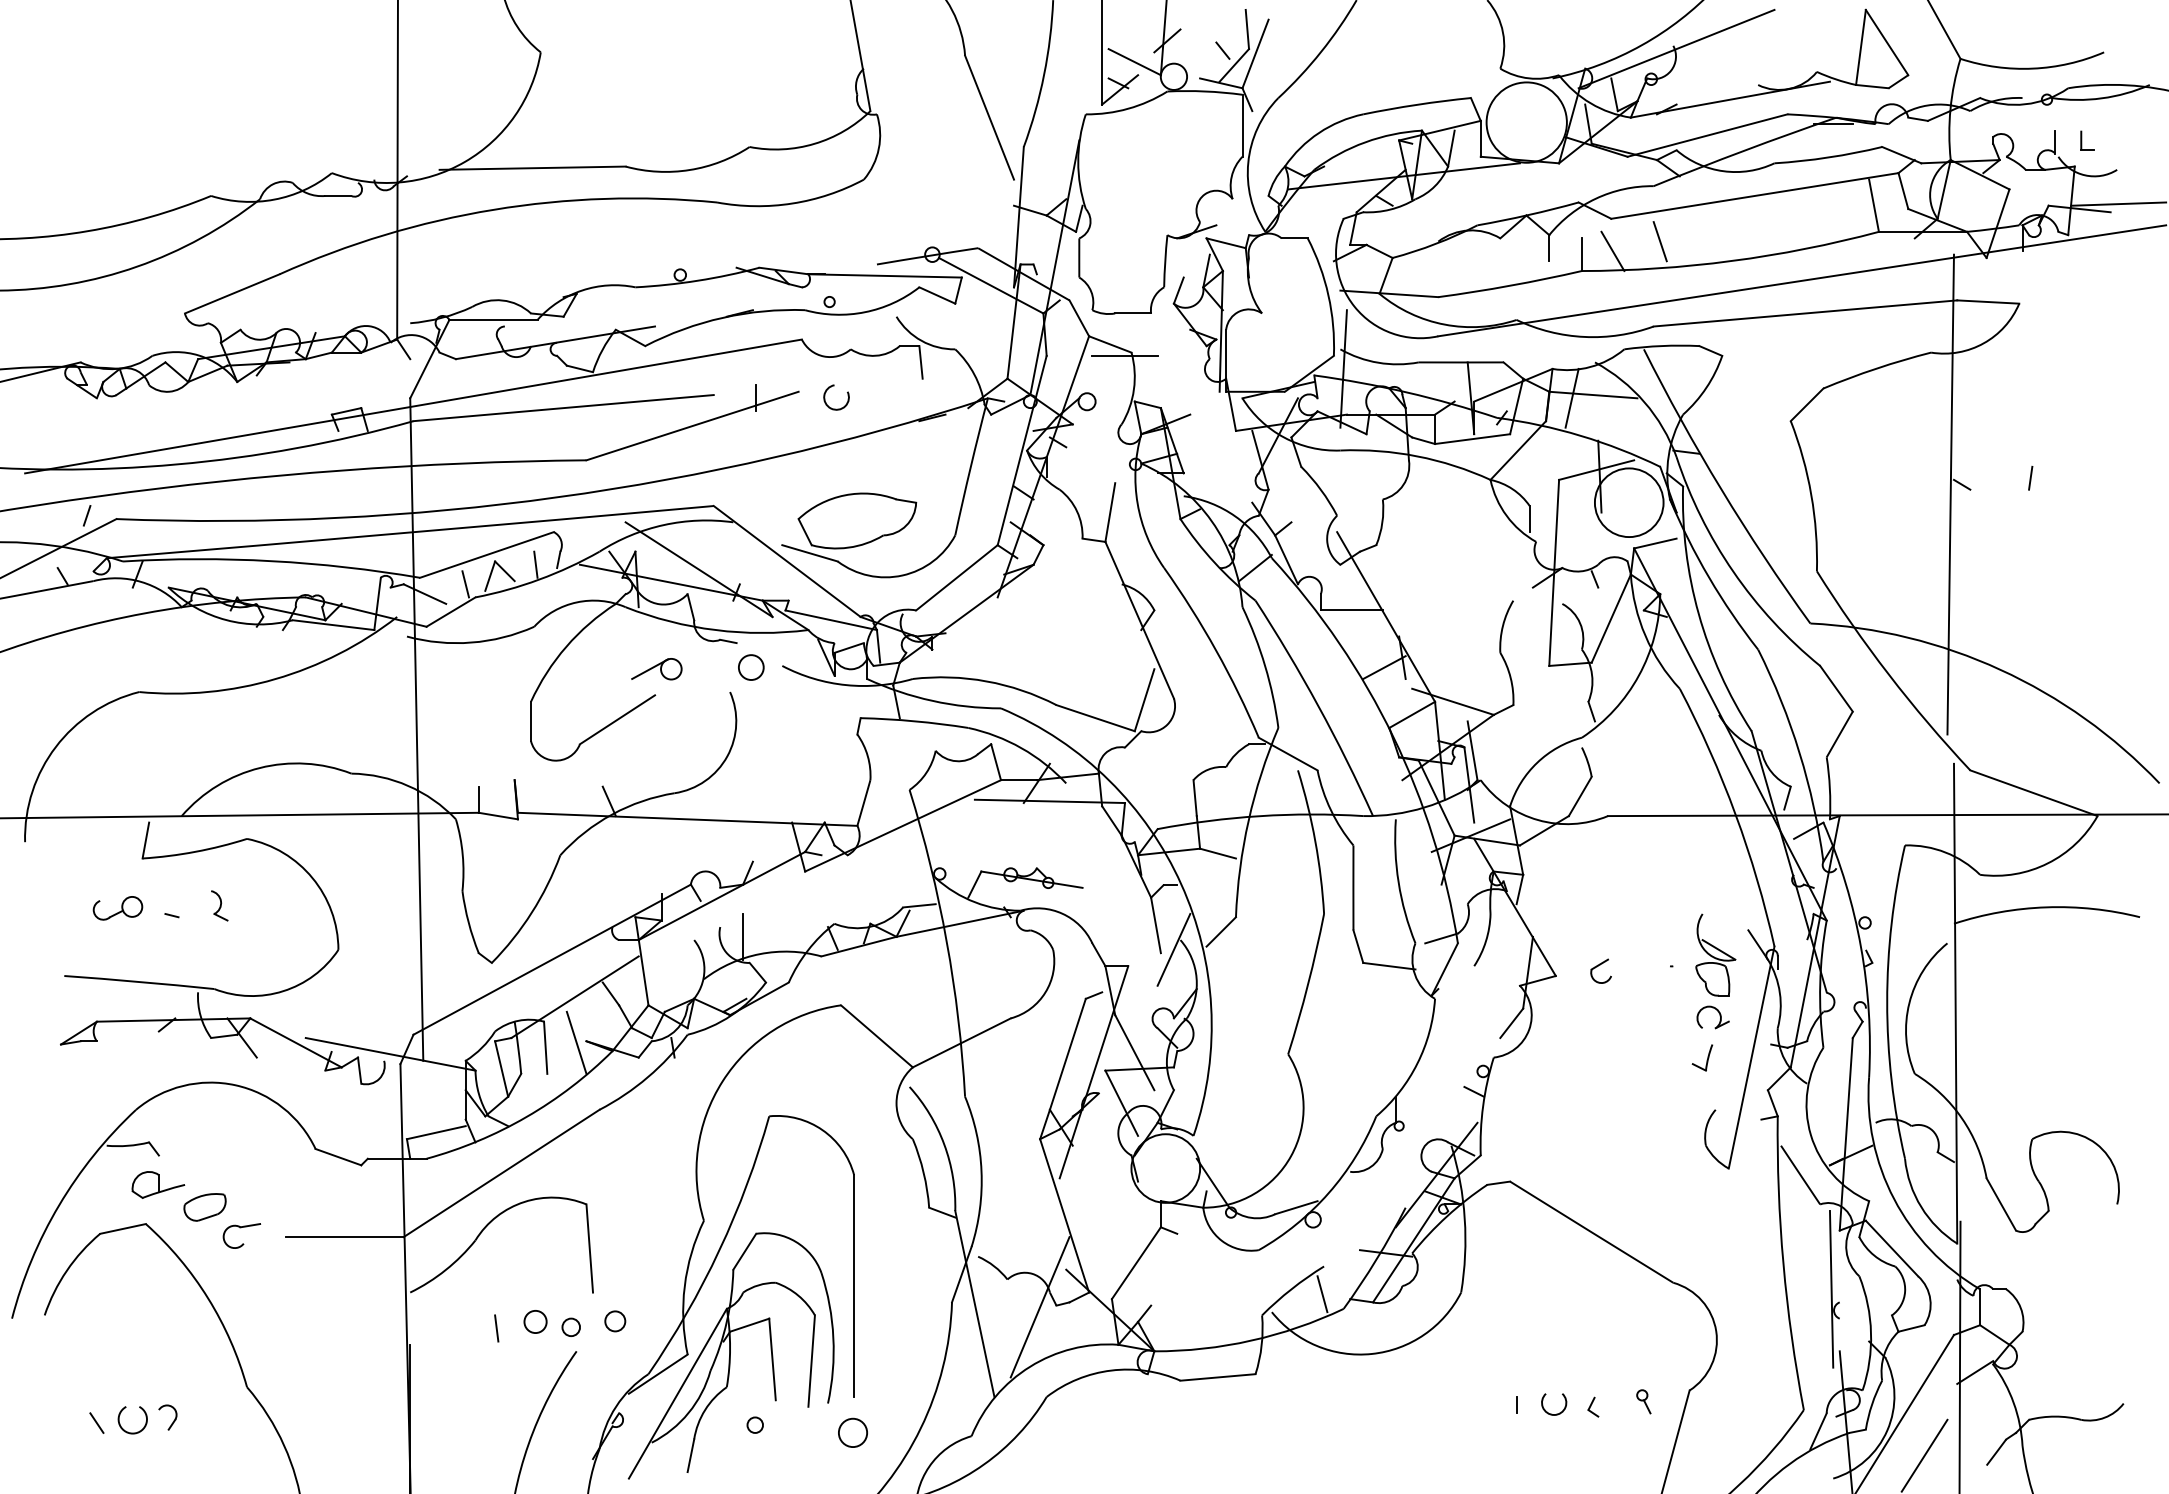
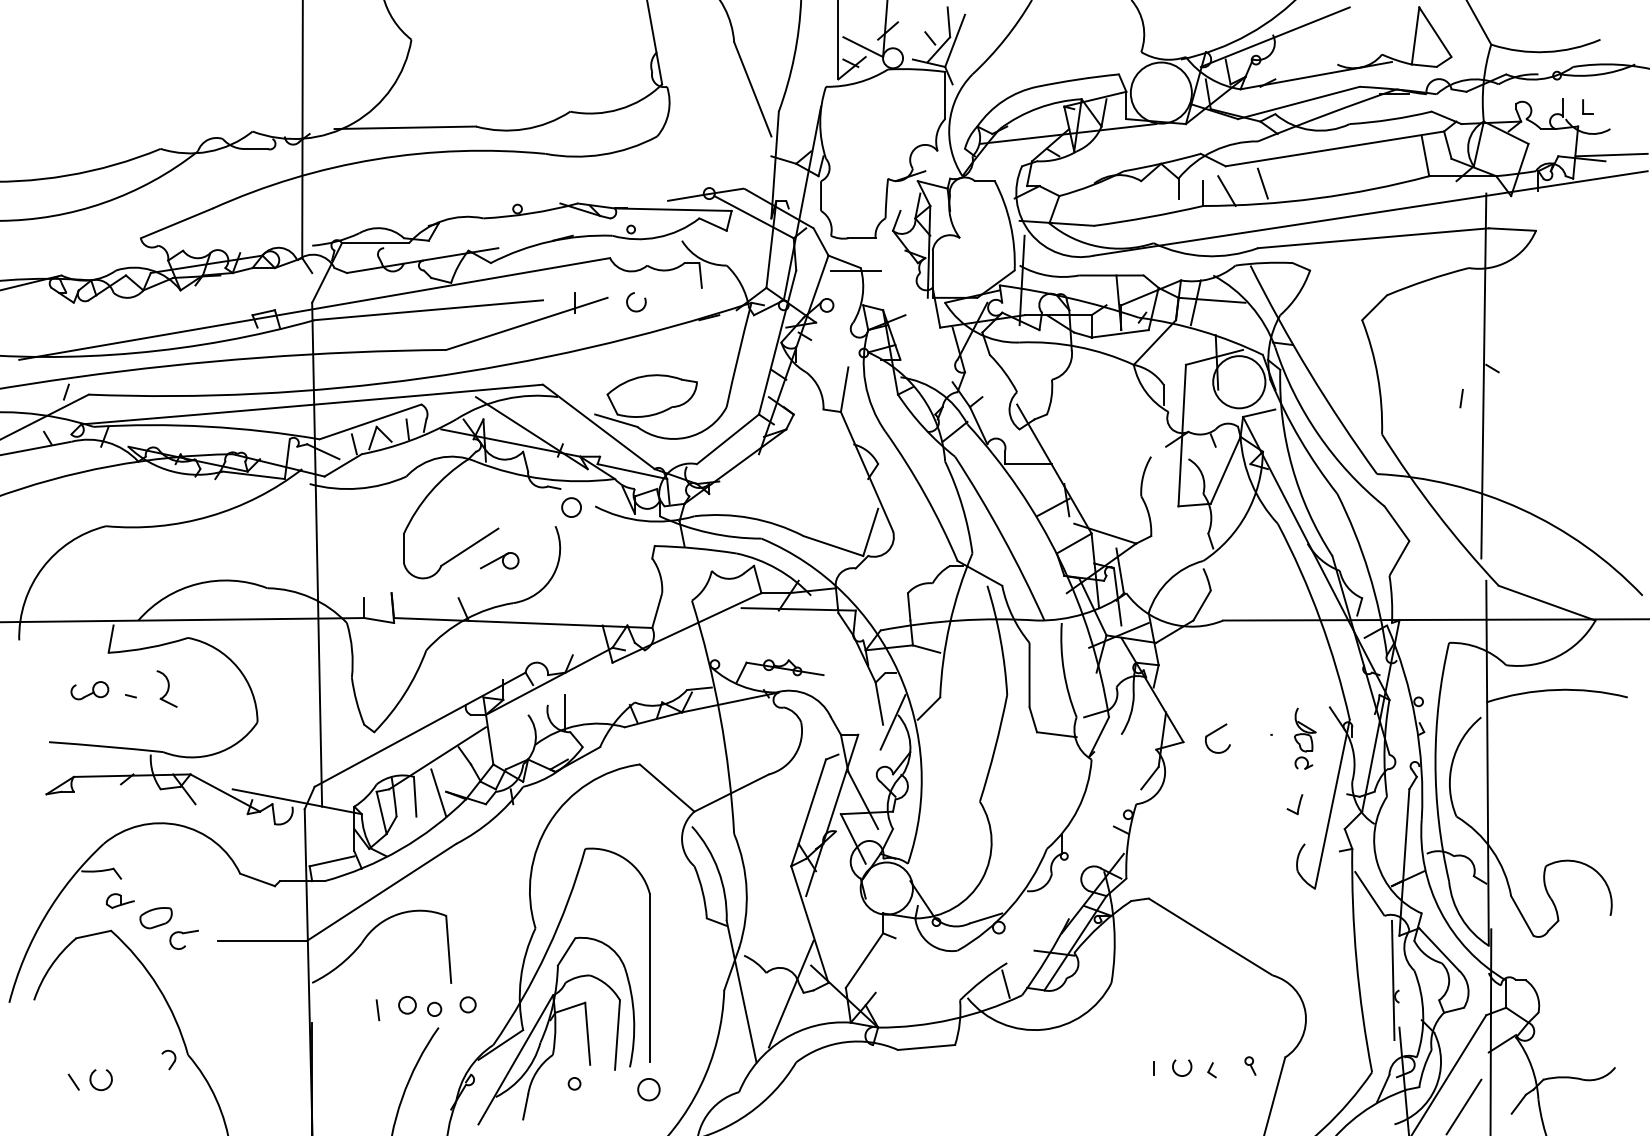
line: (2030, 478) -> (1461, 398), moved
part: (656, 668) -> (499, 560), moved
part: (220, 905) -> (167, 688), size x1.6
part: (1600, 971) -> (1217, 738), size x1.6
part: (1716, 971) -> (1305, 738), size x0.7
part: (158, 1184) -> (120, 900), size x0.7
part: (167, 1416) -> (168, 1059), moved

